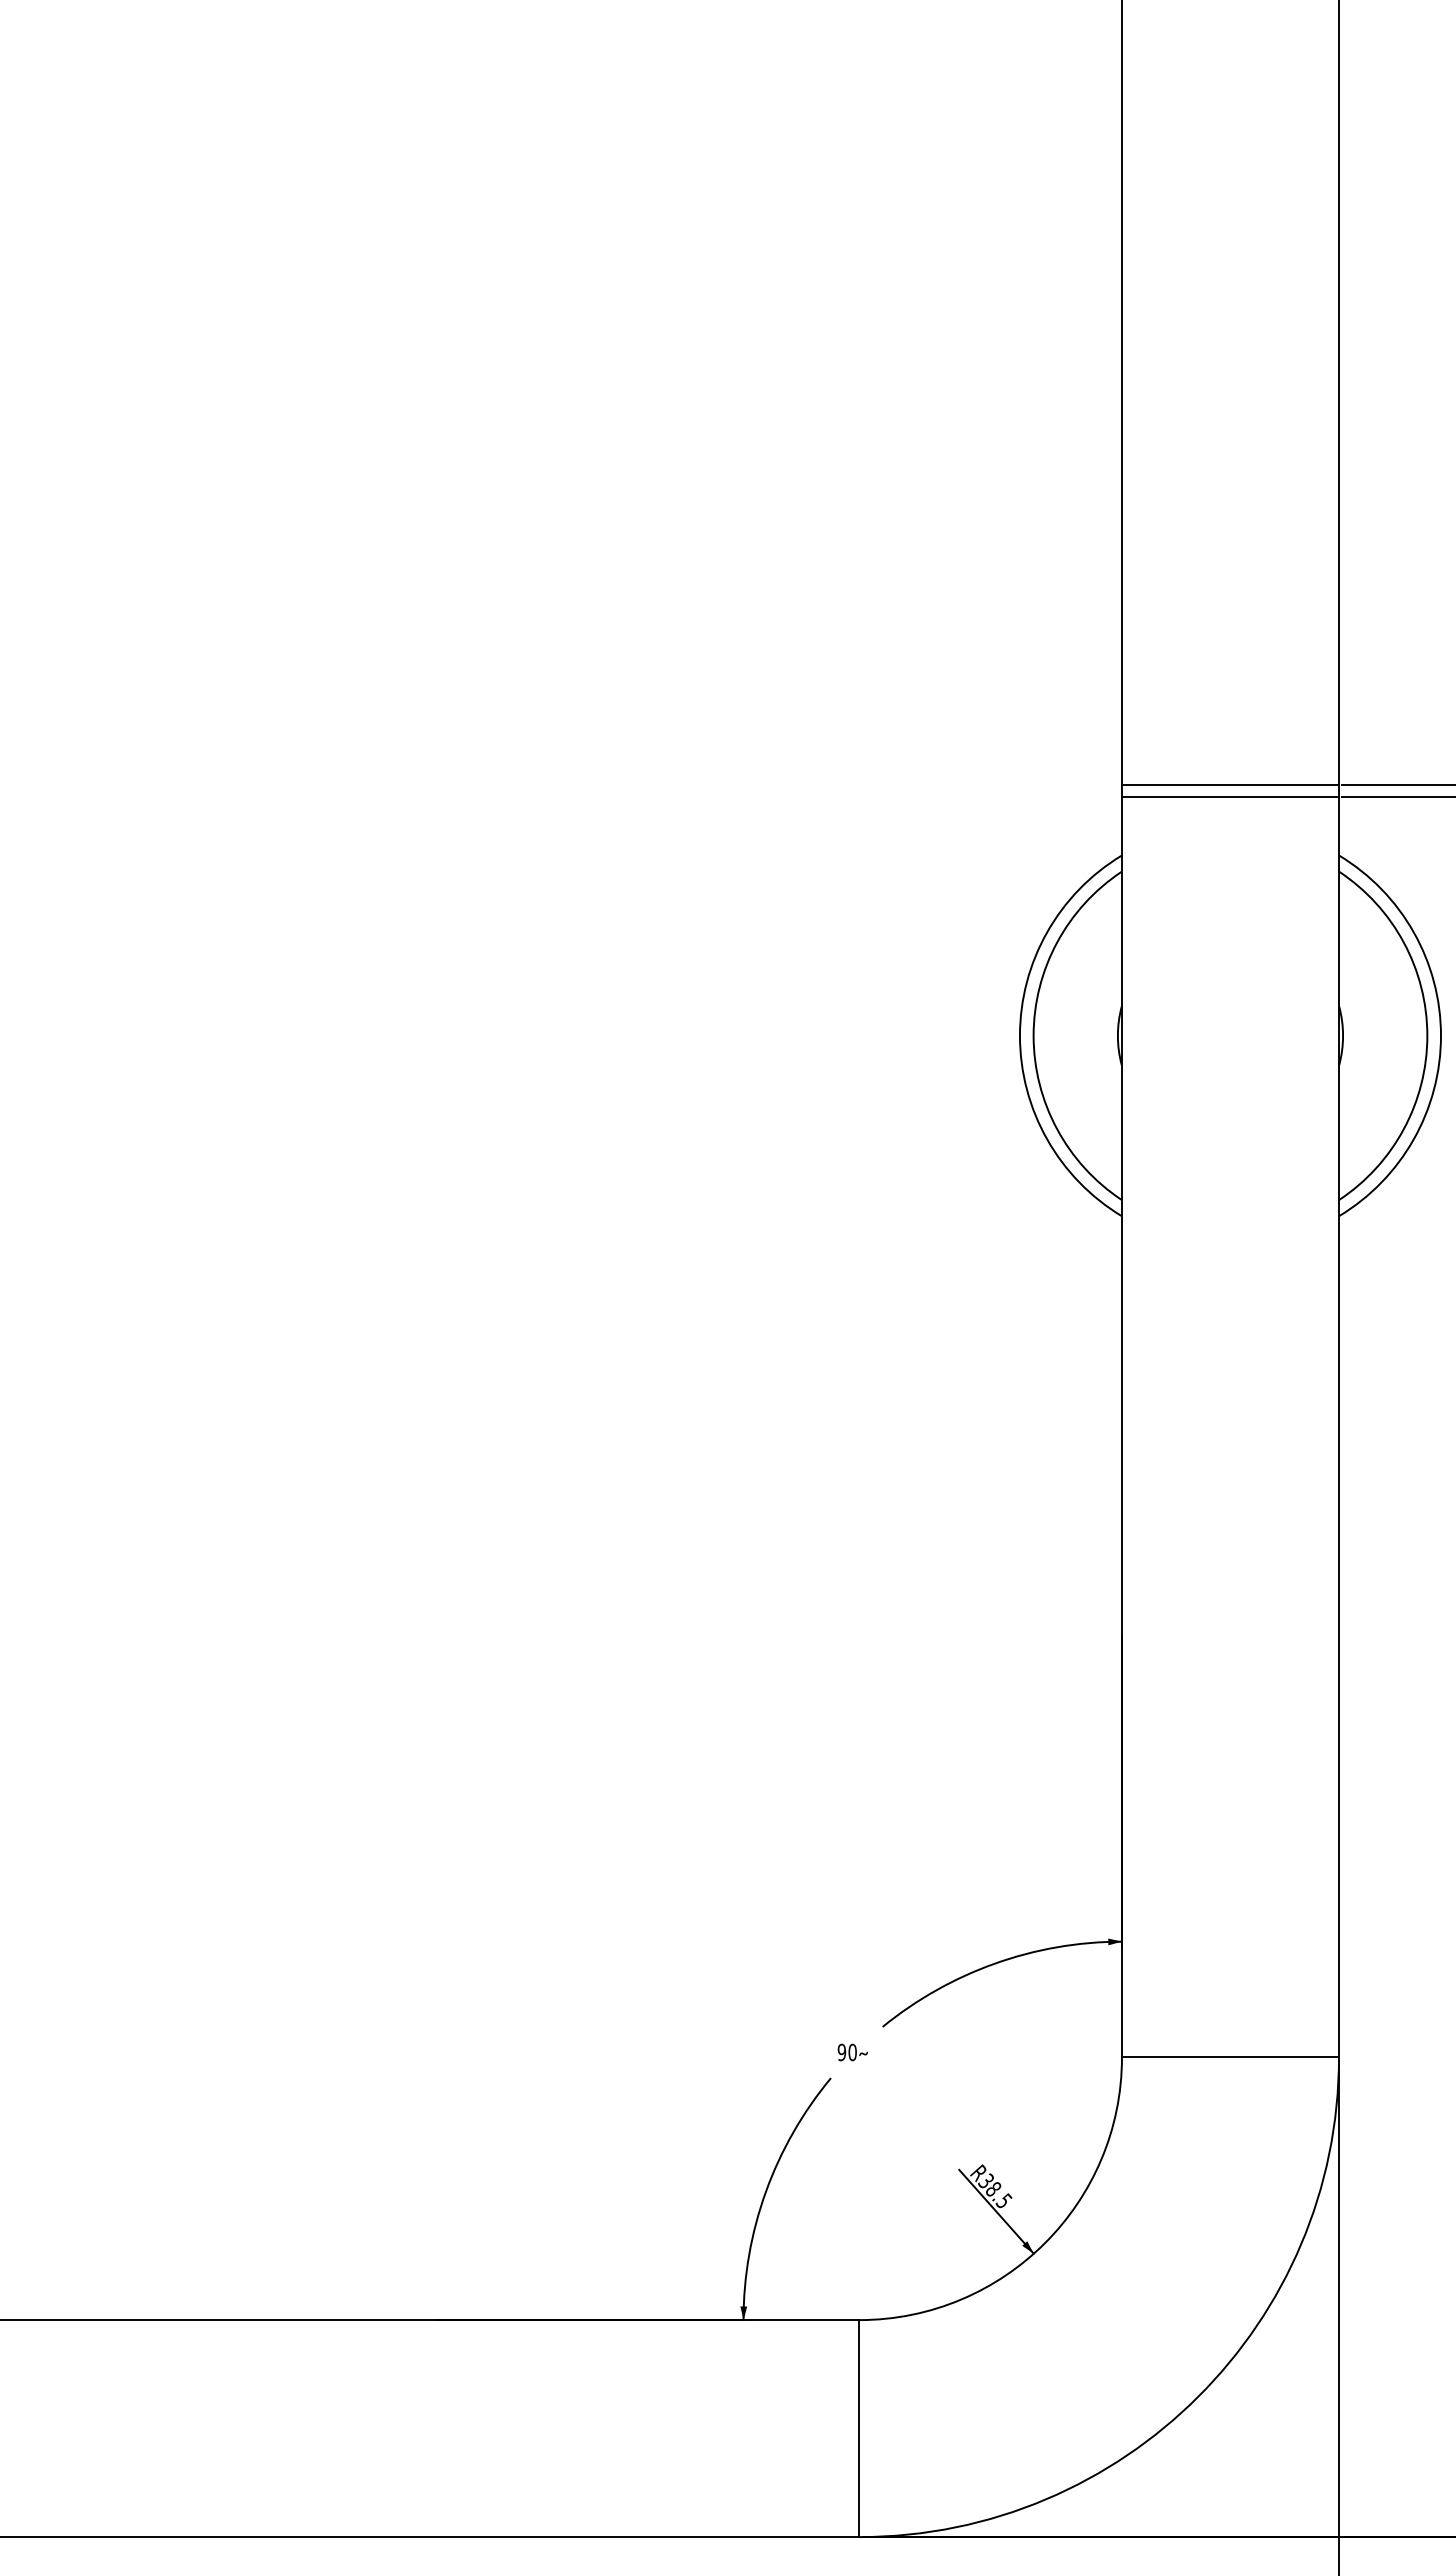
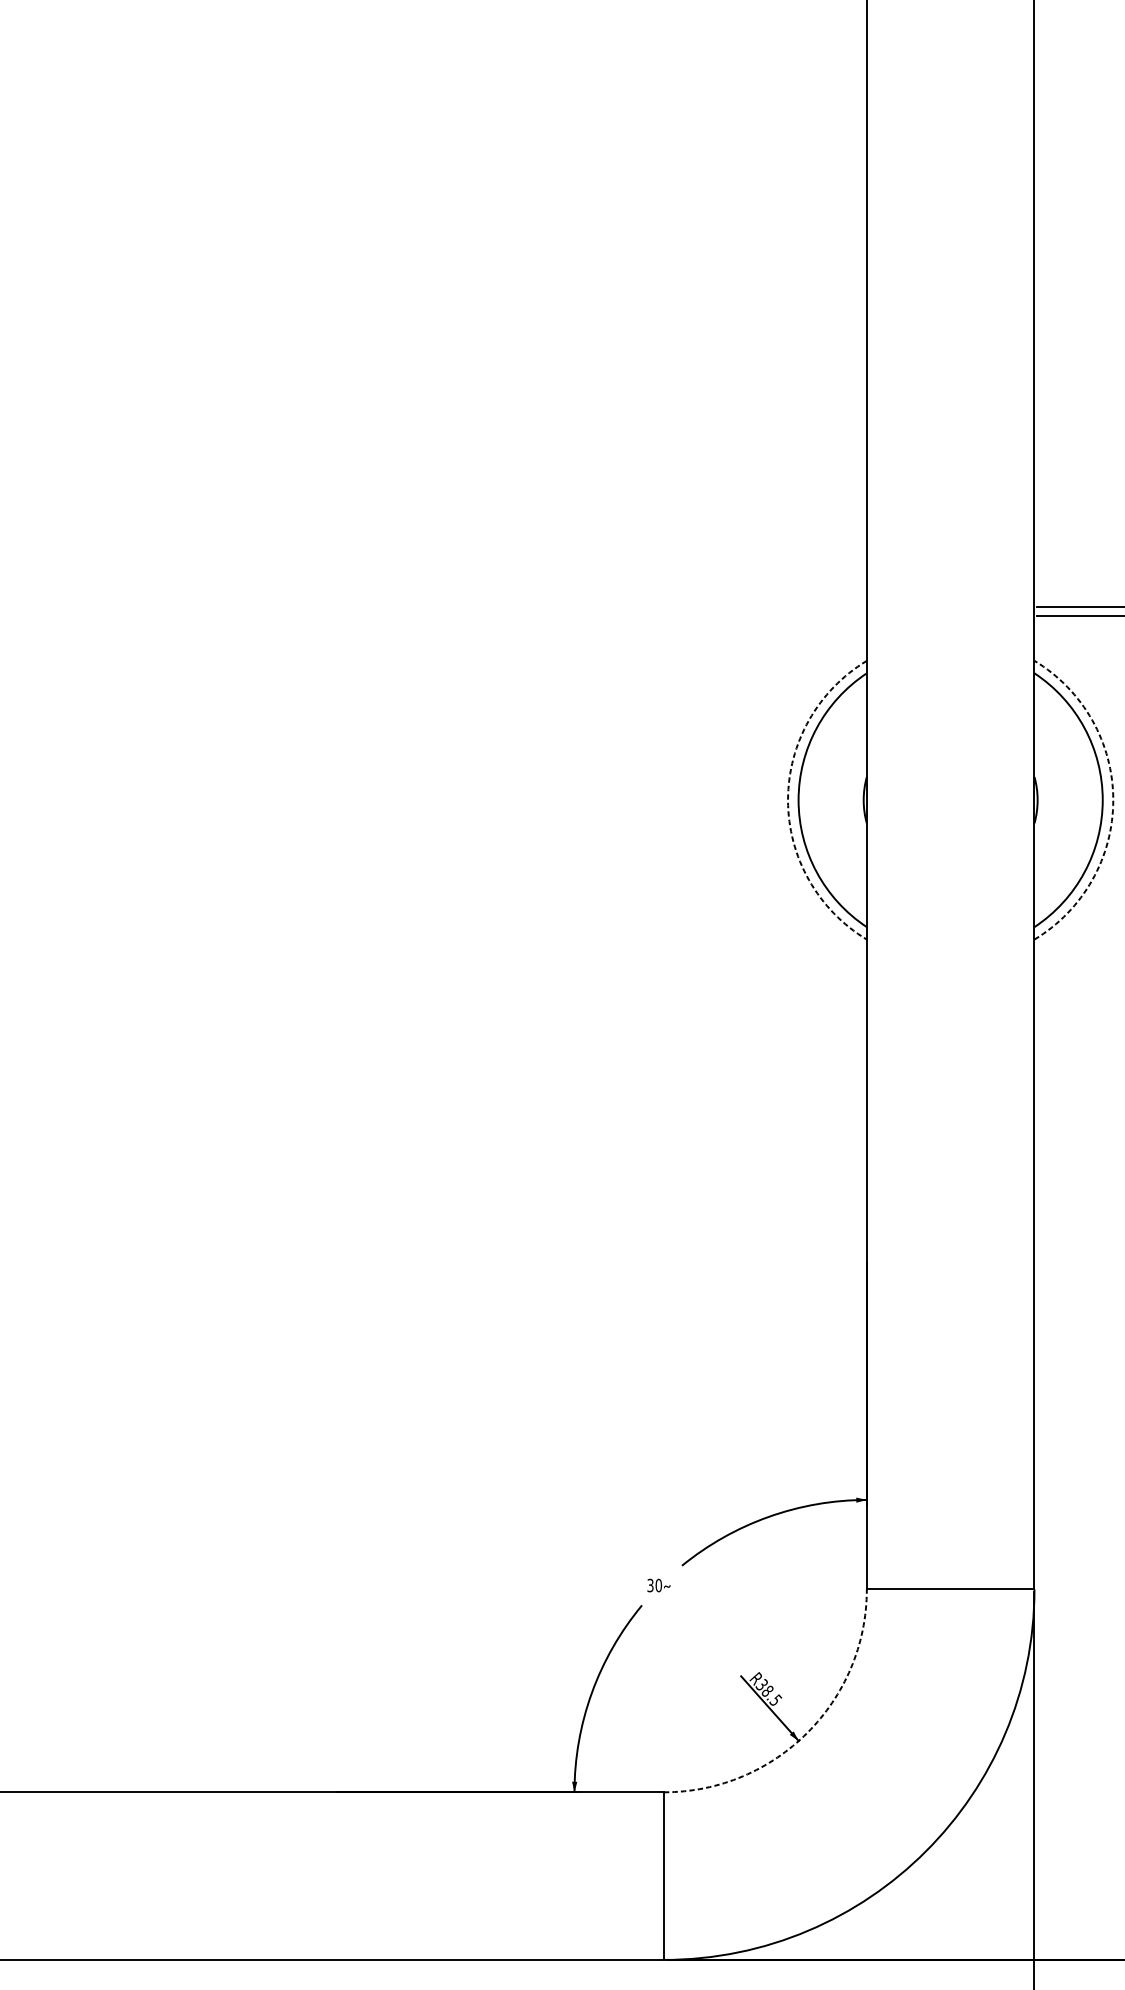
line: (1229, 785) -> (949, 606), removed
line: (1229, 797) -> (949, 616), removed
arc: (1019, 1035) -> (787, 799), solid -> dashed
arc: (1440, 1035) -> (1112, 799), solid -> dashed
text: (841, 2052) -> (650, 1585), 90 -> 30
arc: (1045, 2243) -> (807, 1733), solid -> dashed

